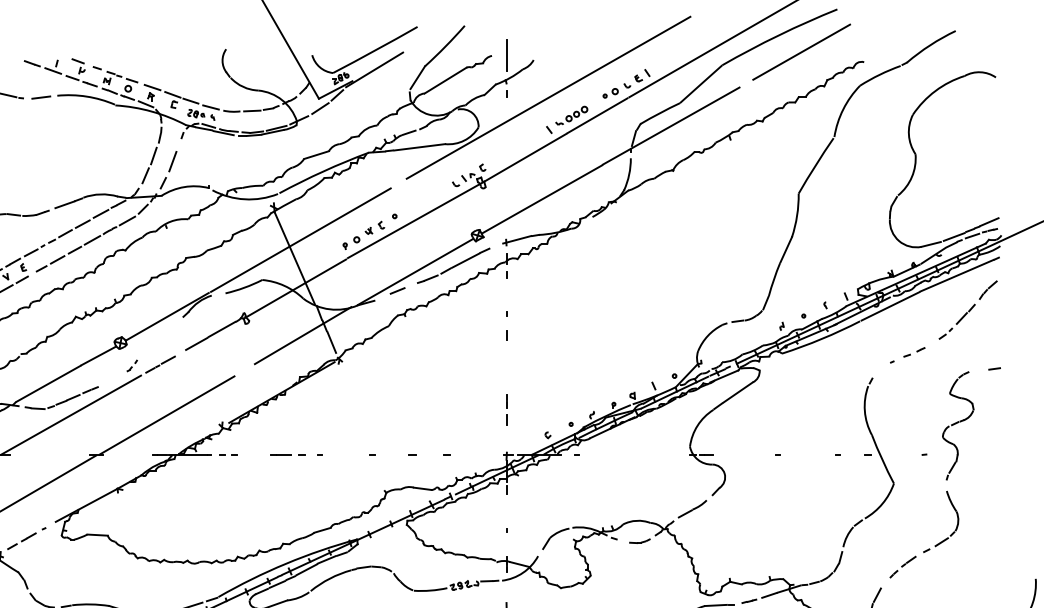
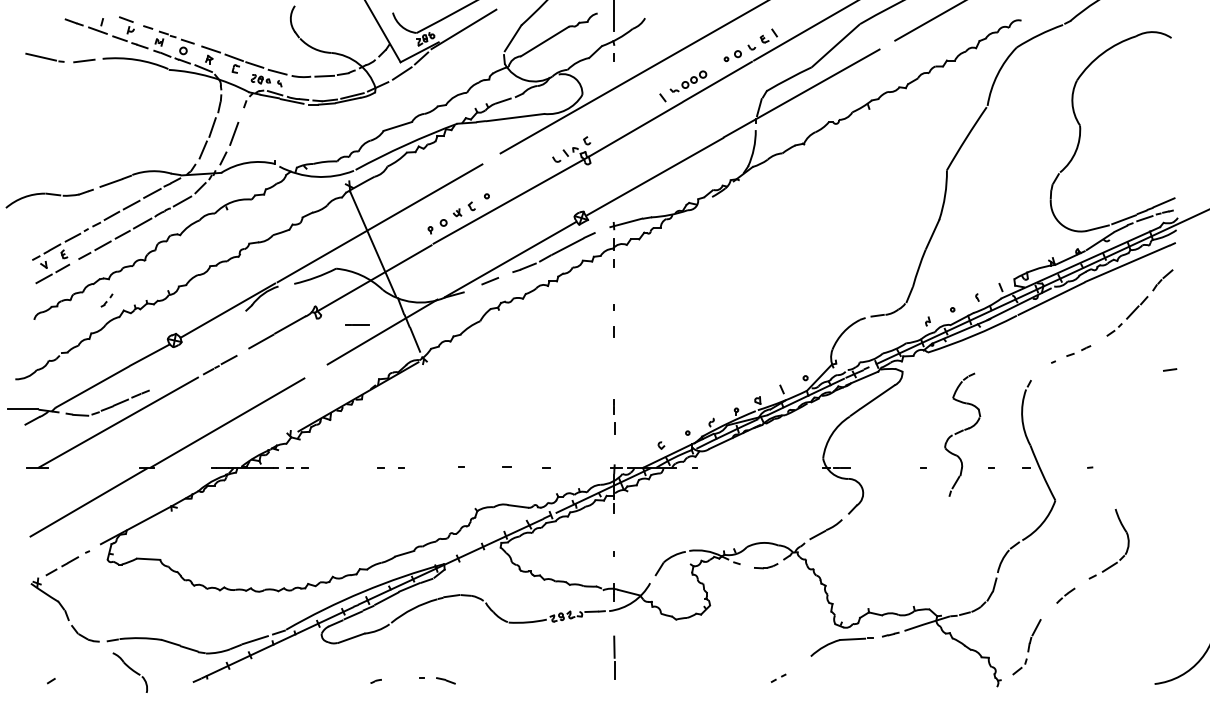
part: (131, 365) -> (106, 300), moved
part: (958, 425) -> (962, 434), moved
line: (281, 454) -> (357, 324), moved
part: (902, 566) -> (1065, 595), size x0.6

